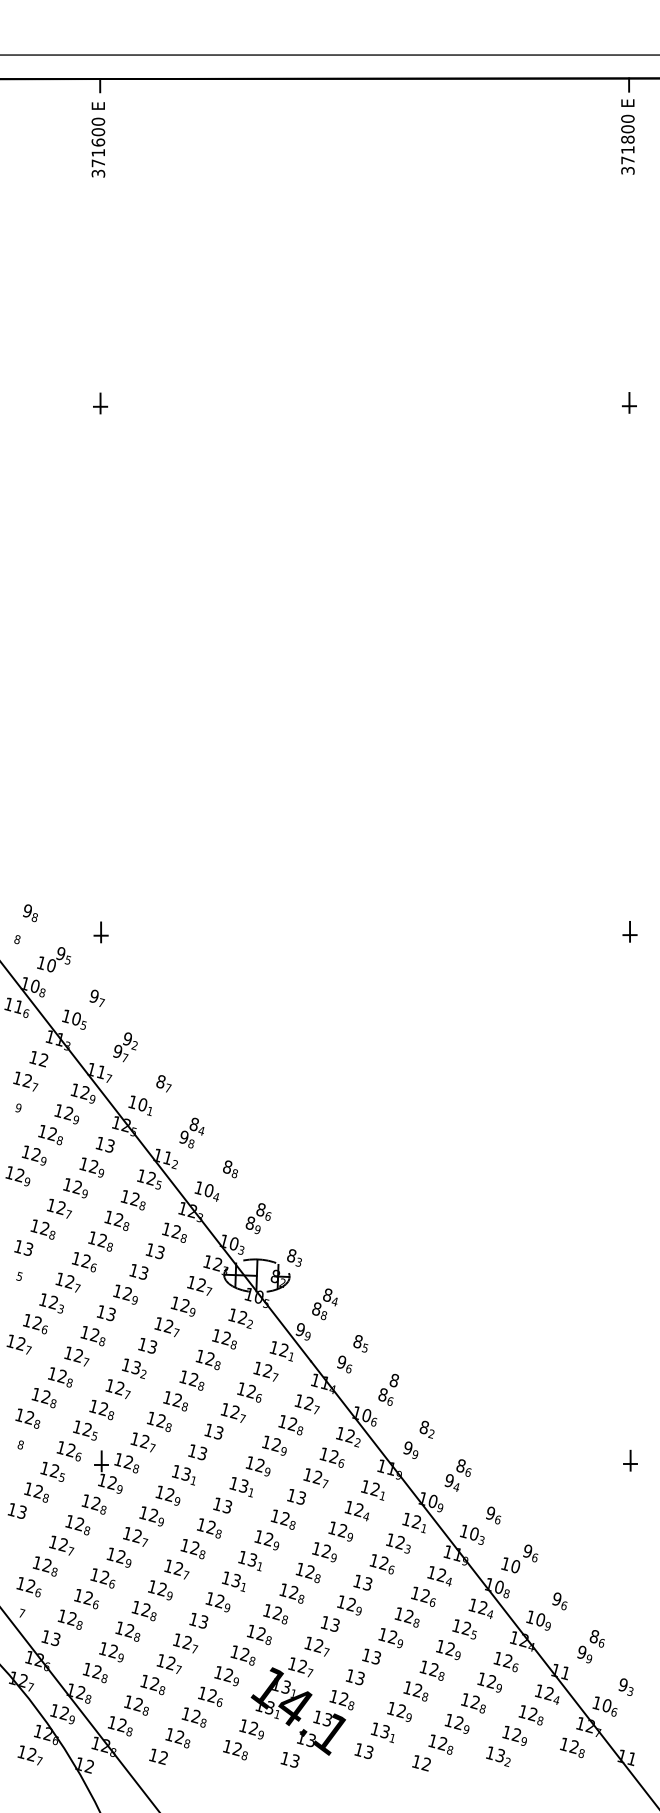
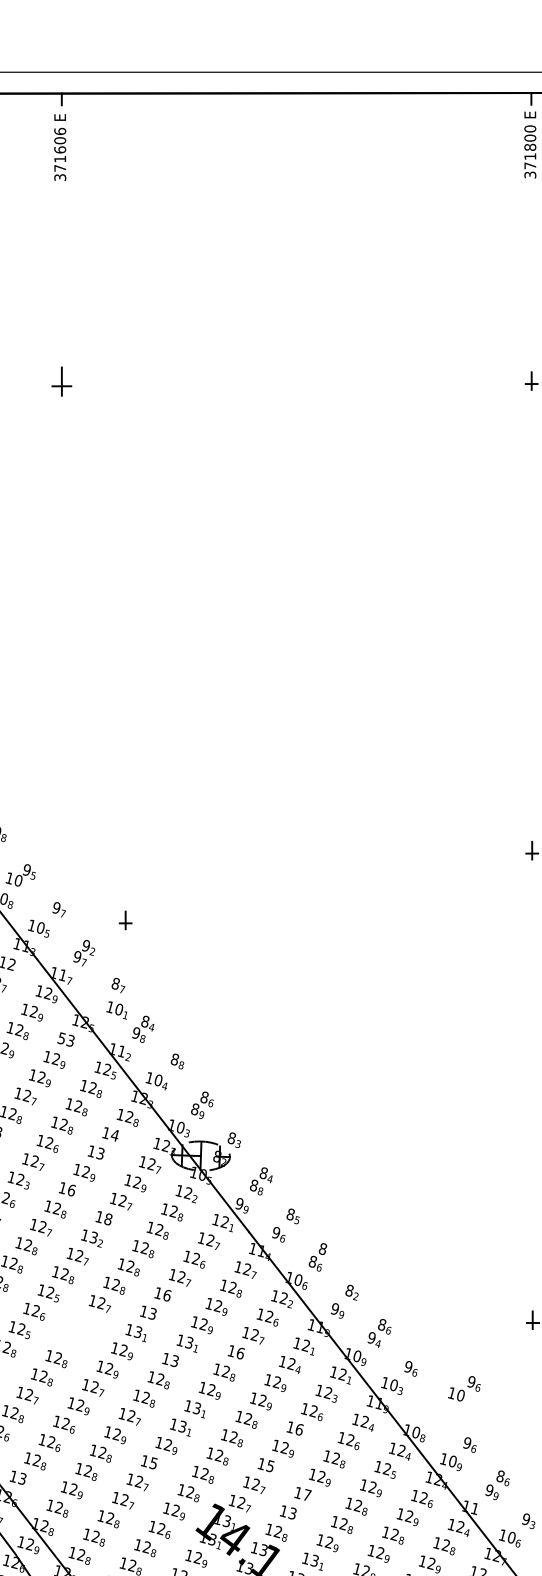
text: (97, 121) -> (59, 131), 371600 -> 371606
part: (100, 403) -> (62, 381), size x1.6
part: (100, 932) -> (125, 920), moved
text: (139, 1105) -> (116, 1010), moved
text: (99, 1143) -> (61, 1038), 13 -> 53
text: (159, 1252) -> (114, 1135), 13 -> 14
text: (111, 1314) -> (71, 1190), 13 -> 16
text: (152, 1346) -> (108, 1218), 13 -> 18
text: (218, 1432) -> (166, 1295), 13 -> 16
part: (116, 1471) -> (76, 1329), removed
text: (301, 1497) -> (240, 1352), 13 -> 16
text: (519, 1558) -> (464, 1388), moved
text: (367, 1583) -> (299, 1429), 13 -> 16
text: (204, 1621) -> (154, 1462), 13 -> 15
text: (335, 1624) -> (270, 1465), 13 -> 15
text: (376, 1657) -> (307, 1494), 13 -> 17

